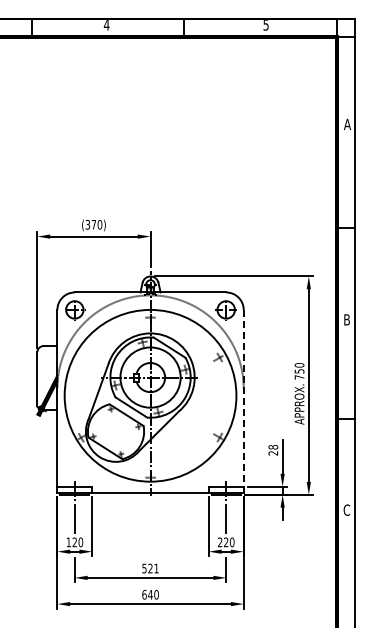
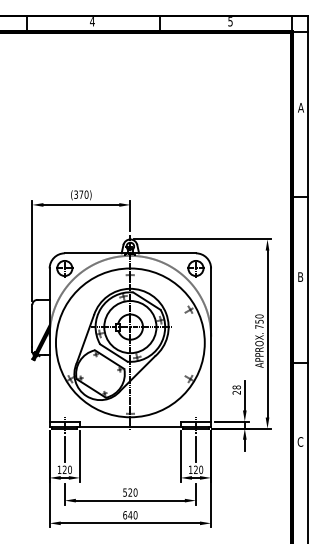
line: (243, 401) -> (210, 347), dashed -> solid
text: (219, 541) -> (190, 469), 220 -> 120
text: (156, 568) -> (135, 492), 521 -> 520

